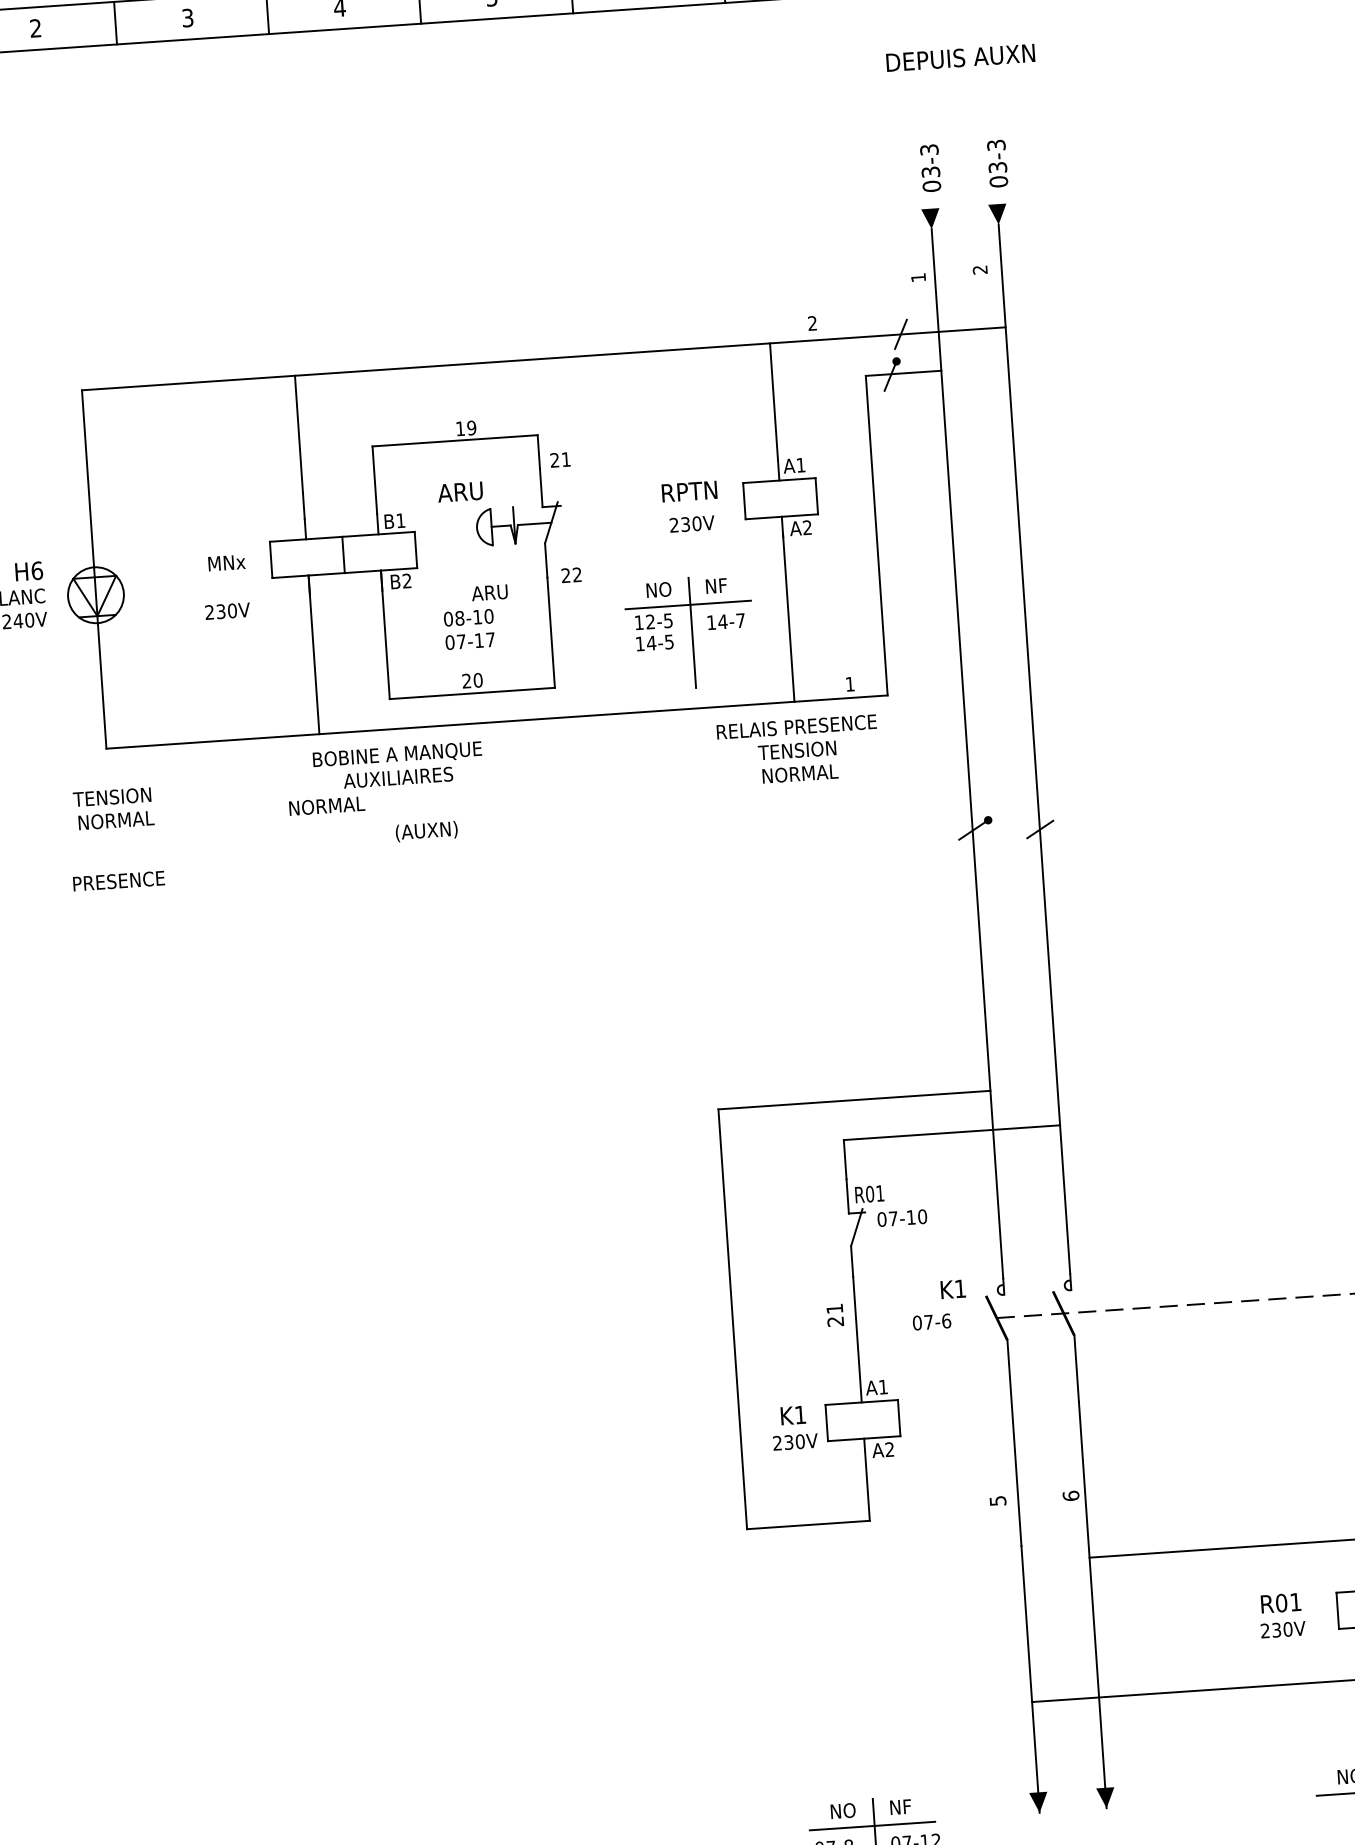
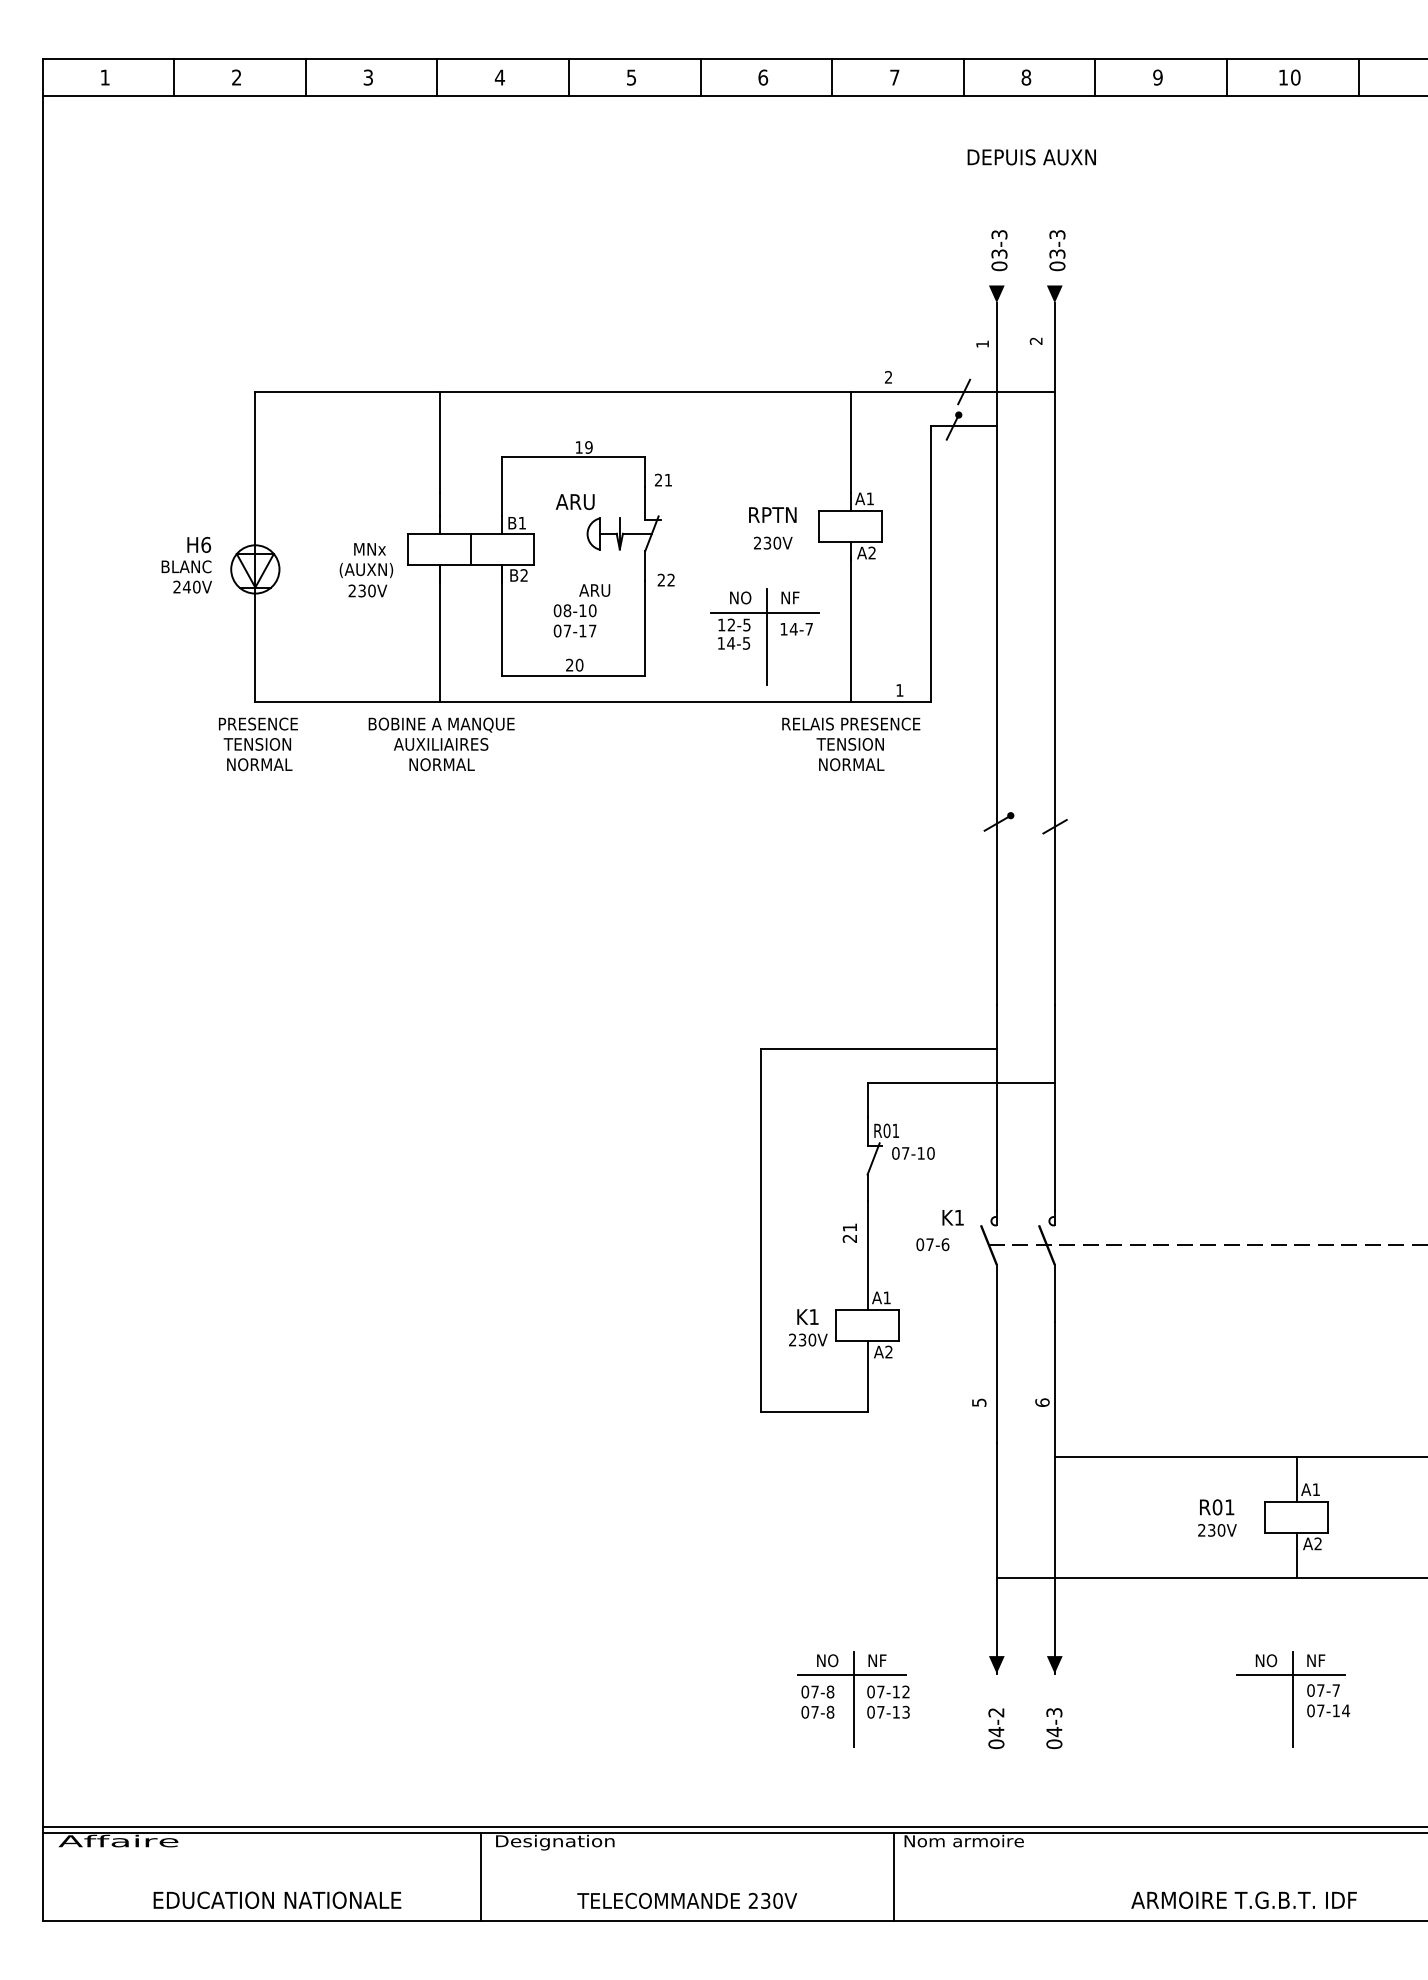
text: (397, 765) -> (441, 733), moved
text: (426, 831) -> (366, 570), moved
text: (119, 880) -> (258, 723), moved

